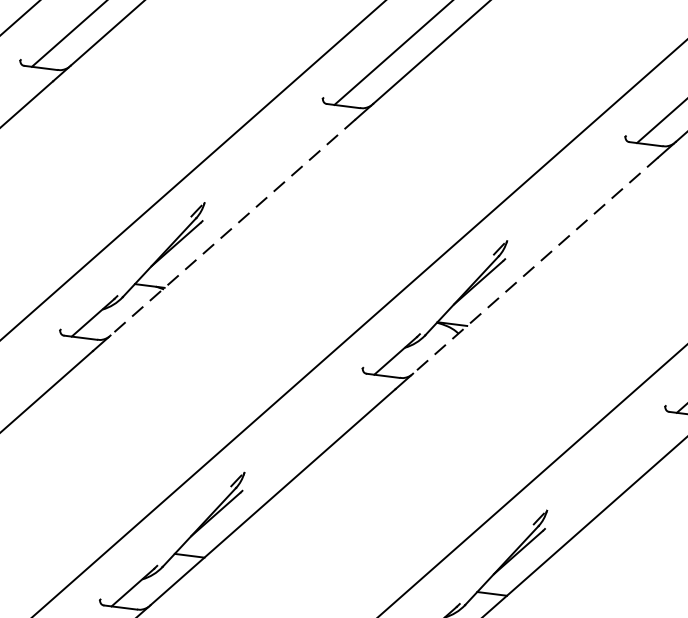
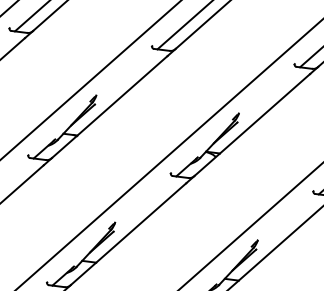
line: (232, 228) -> (109, 107), dashed -> solid
line: (533, 266) -> (251, 125), dashed -> solid

